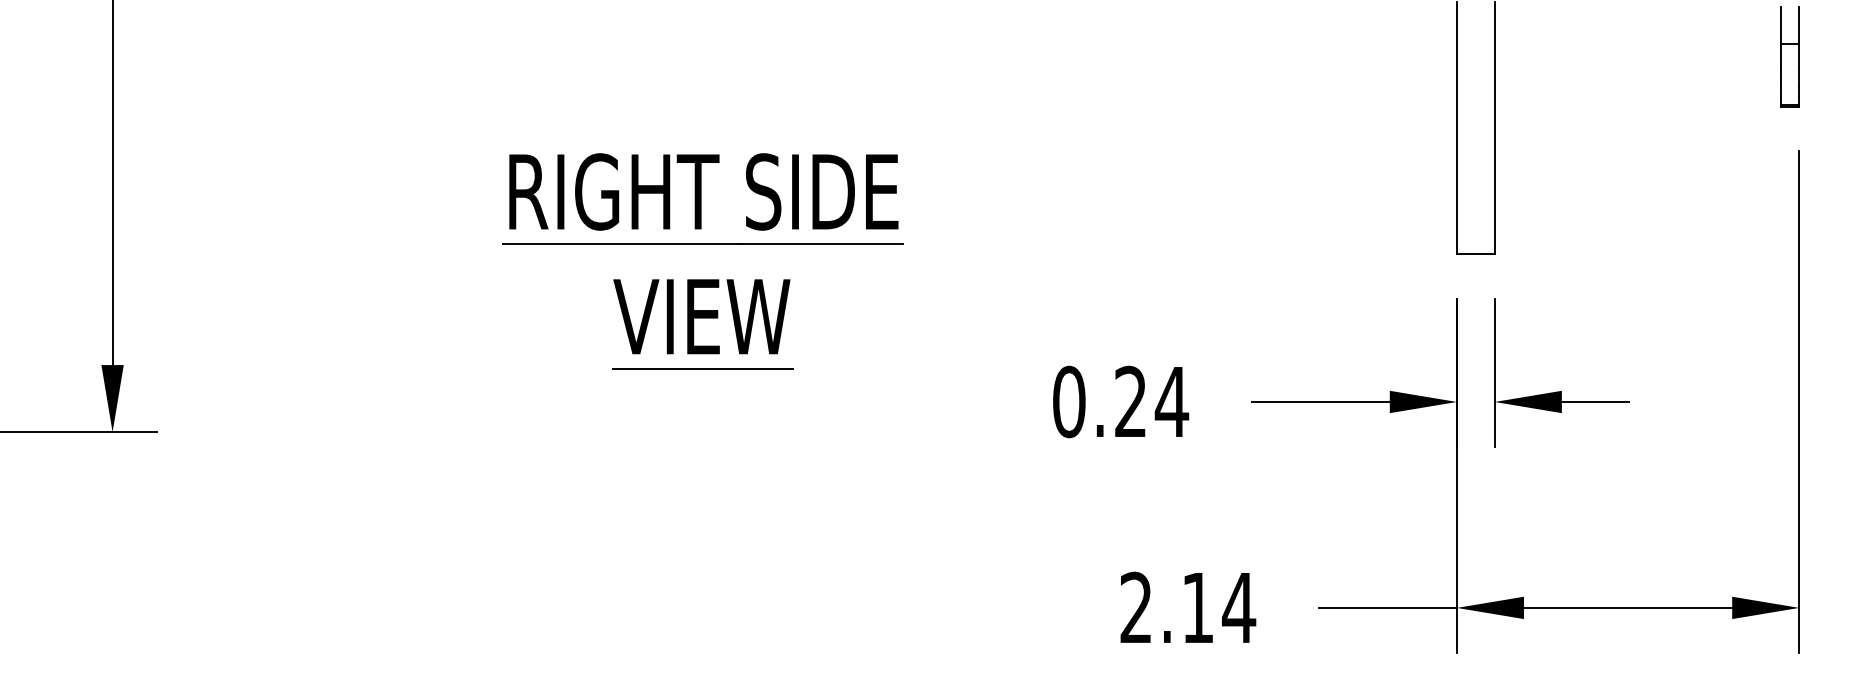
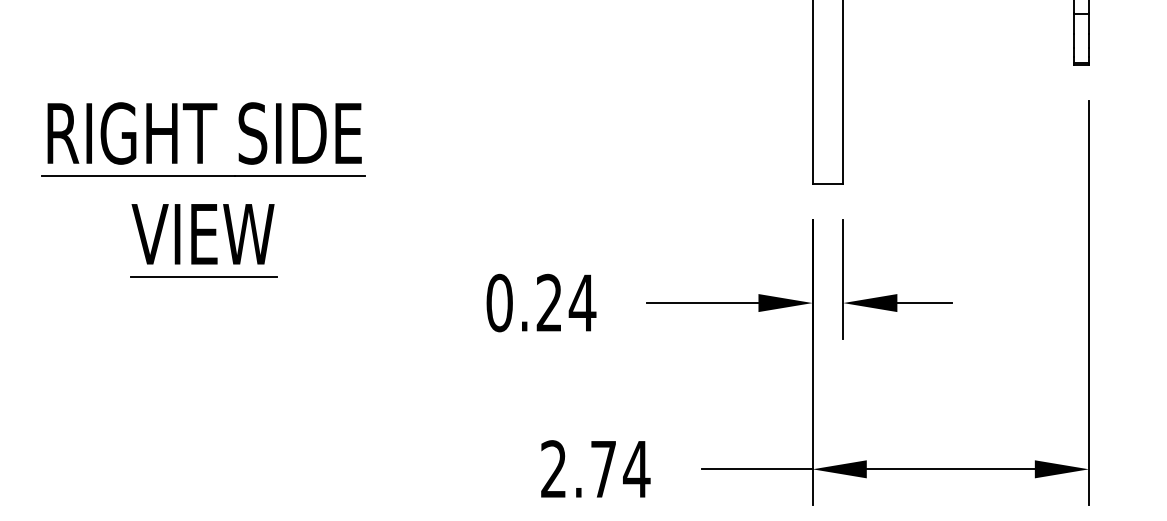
text: (1197, 607) -> (603, 468), 2.14 -> 2.74

